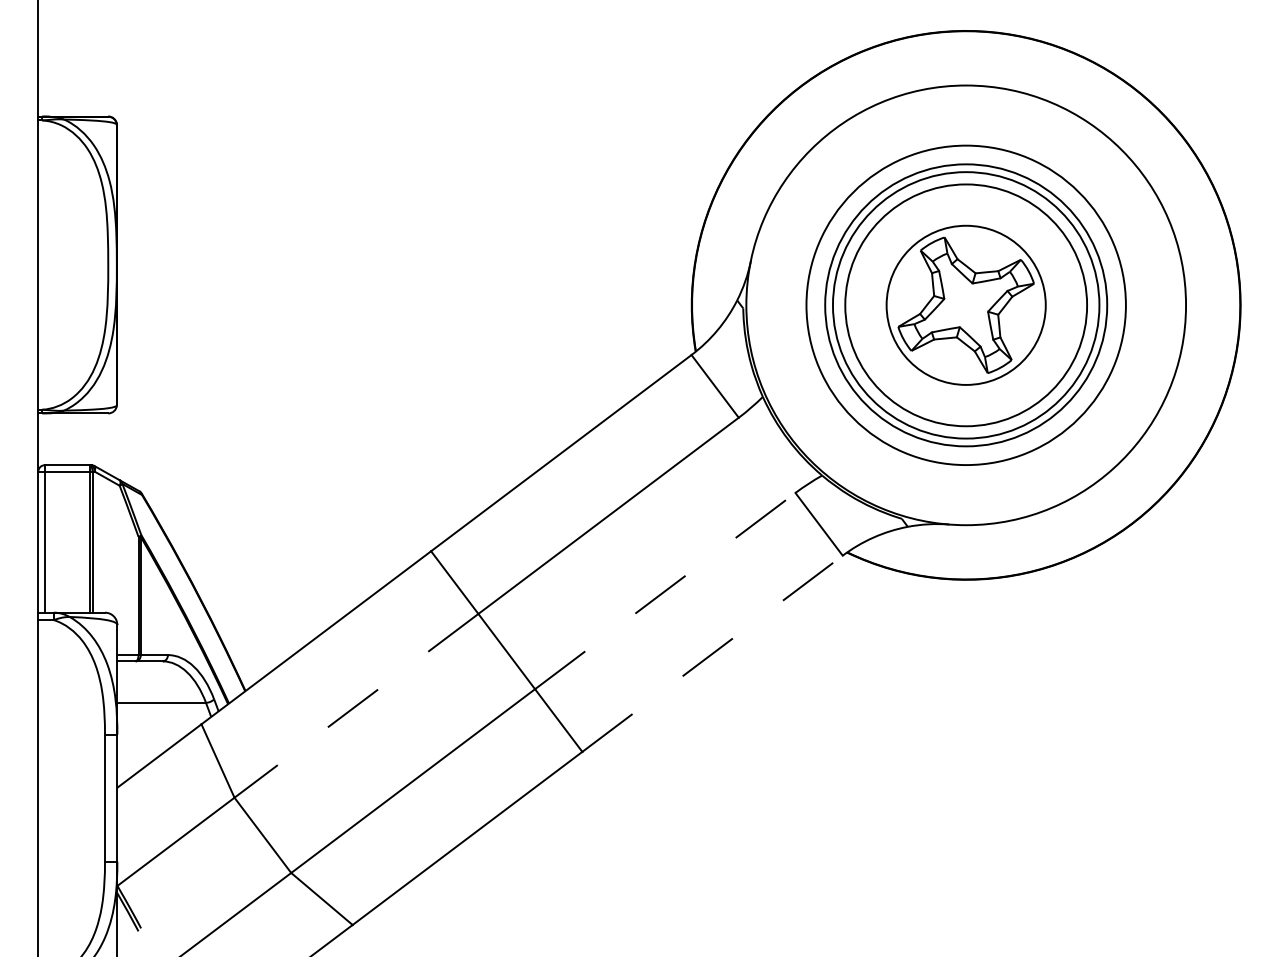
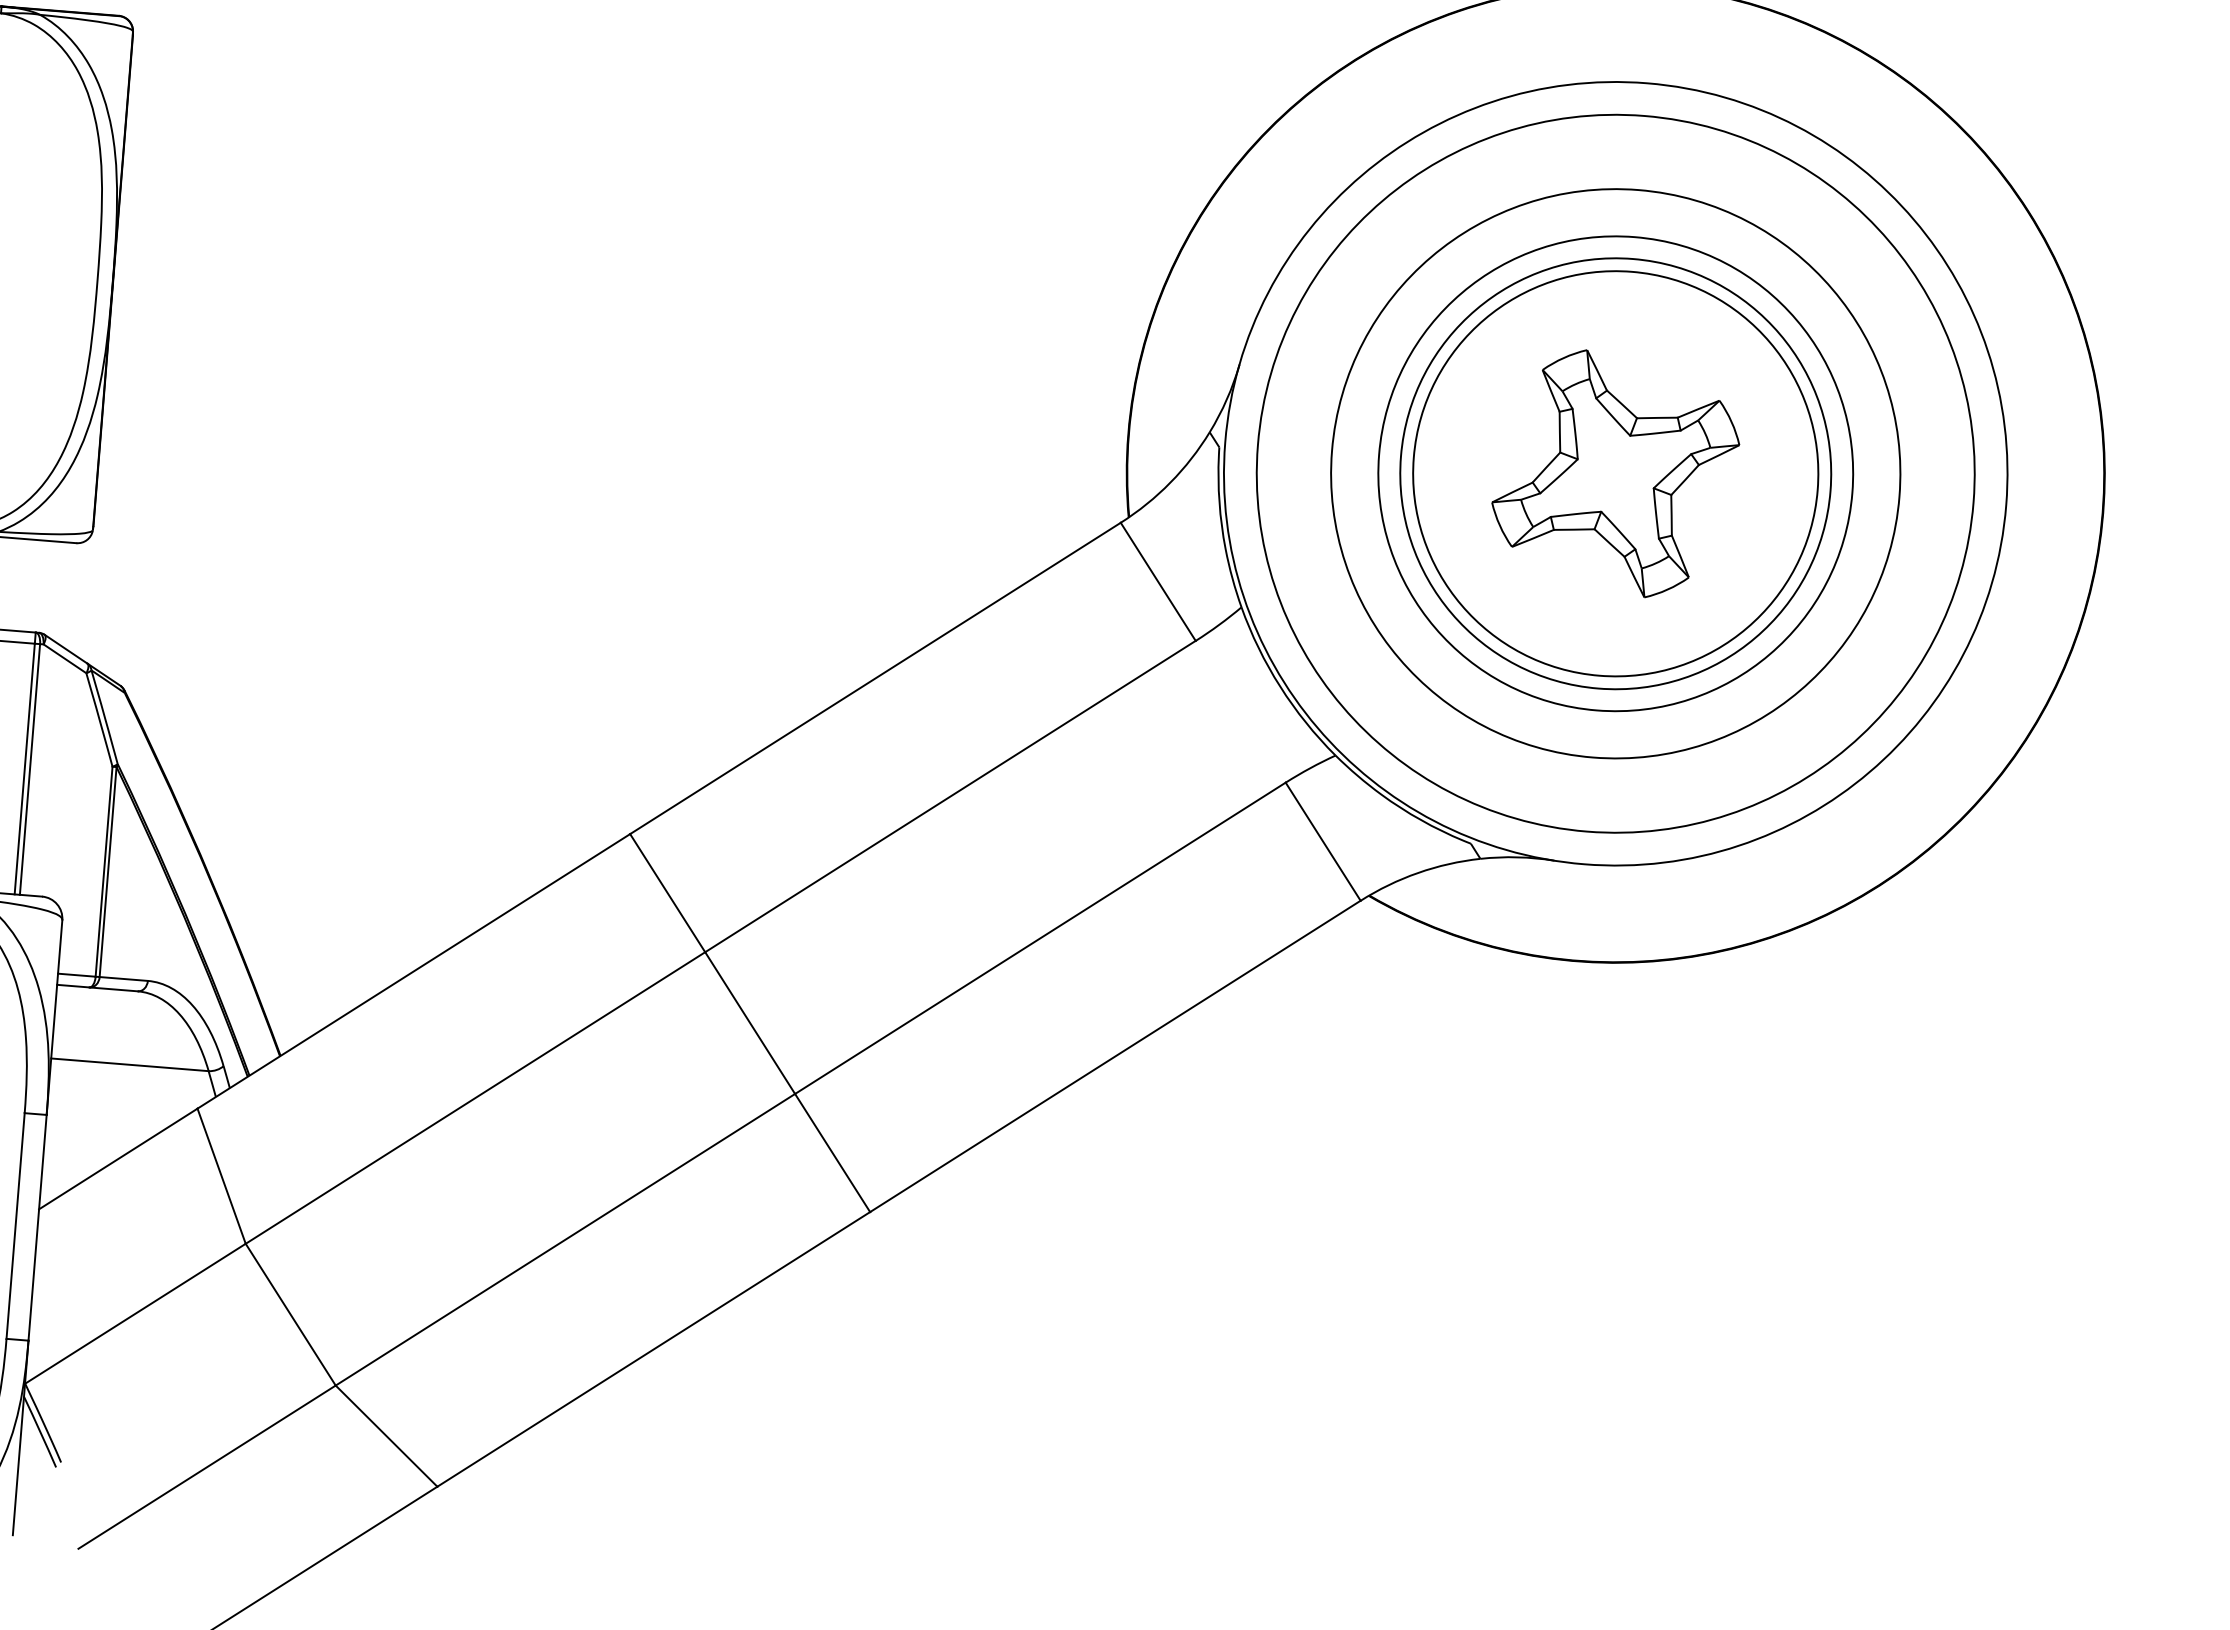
circle: (965, 304) -> (1614, 472), size x1.43
circle: (965, 305) -> (1614, 473), size x1.43
line: (665, 590) -> (1040, 937), dashed -> solid
line: (712, 653) -> (1115, 1055), dashed -> solid
line: (356, 705) -> (475, 1097), dashed -> solid

